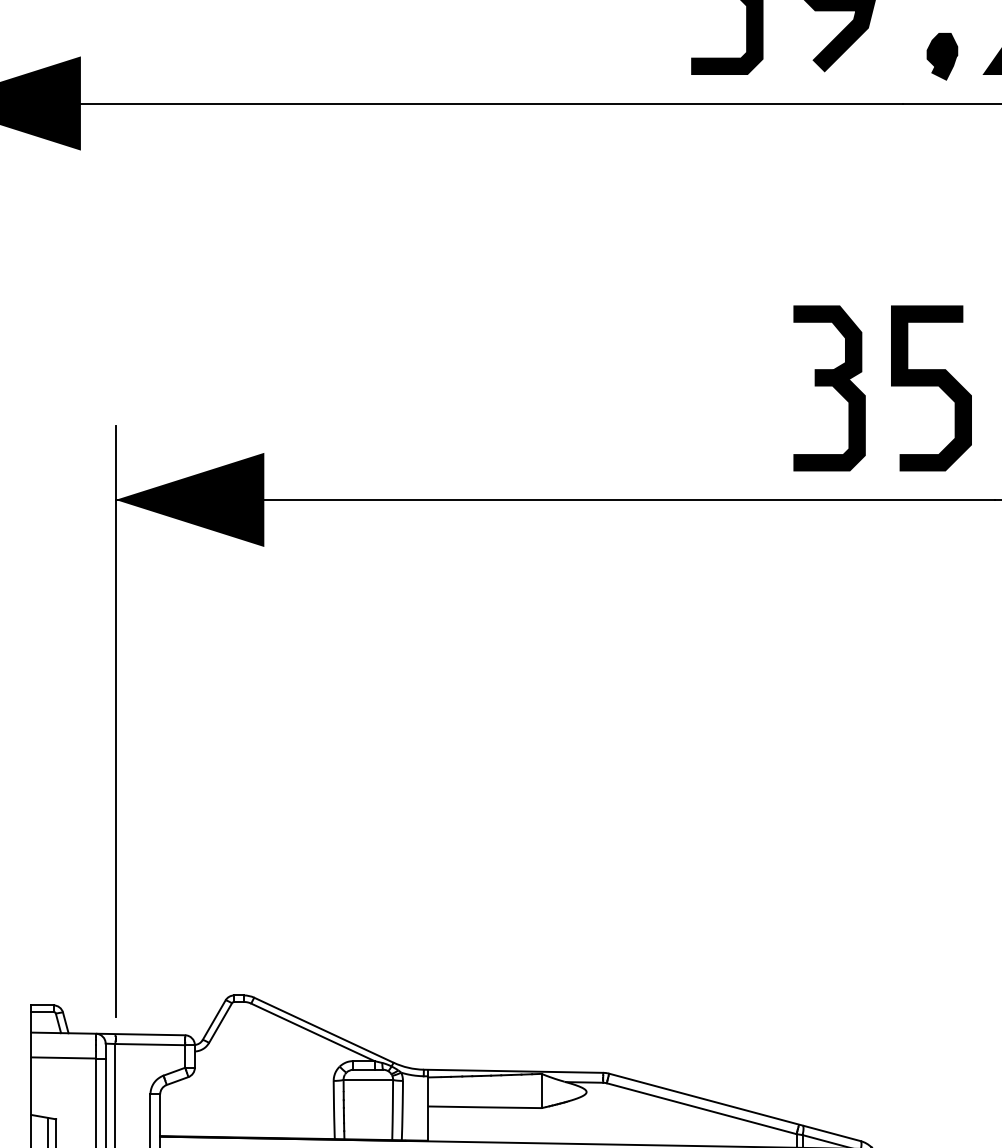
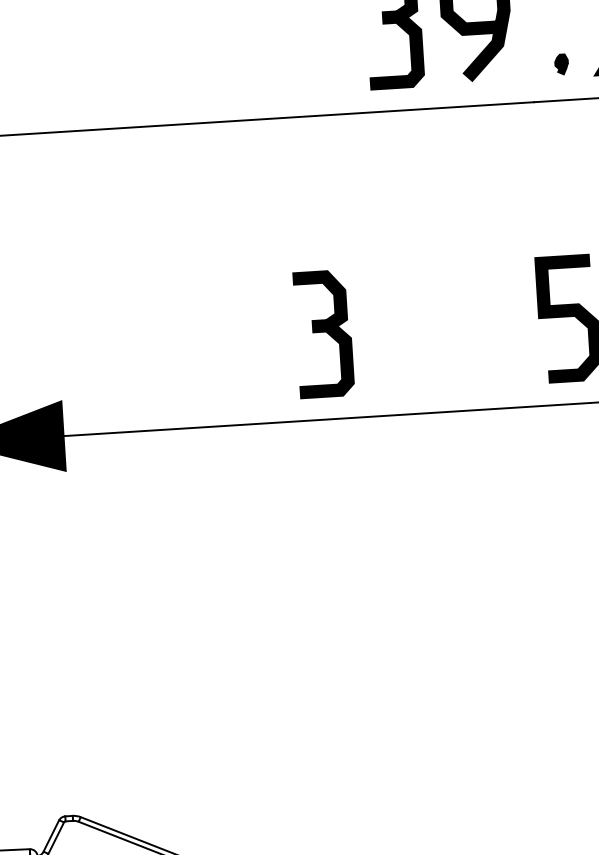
part: (942, 56) -> (561, 64), size x0.6
part: (829, 388) -> (323, 334), moved

